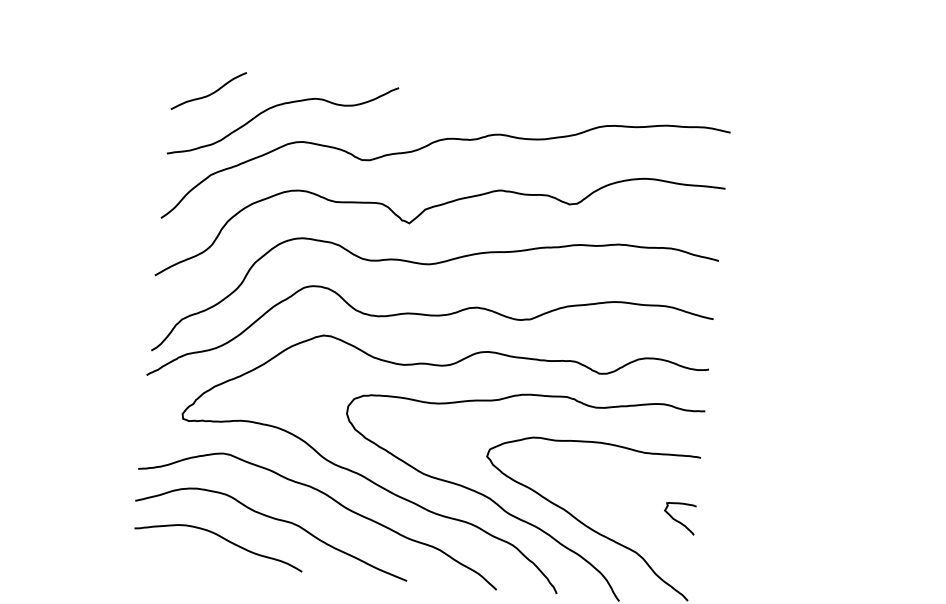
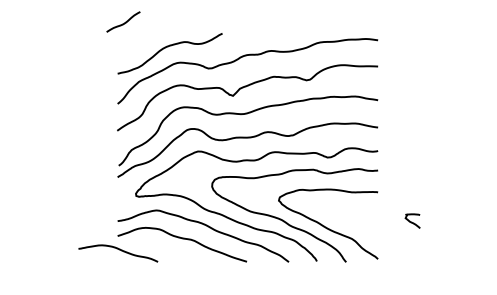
curve: (210, 92) -> (124, 22), moved
curve: (676, 518) -> (411, 221), moved
curve: (221, 539) -> (119, 250), moved

